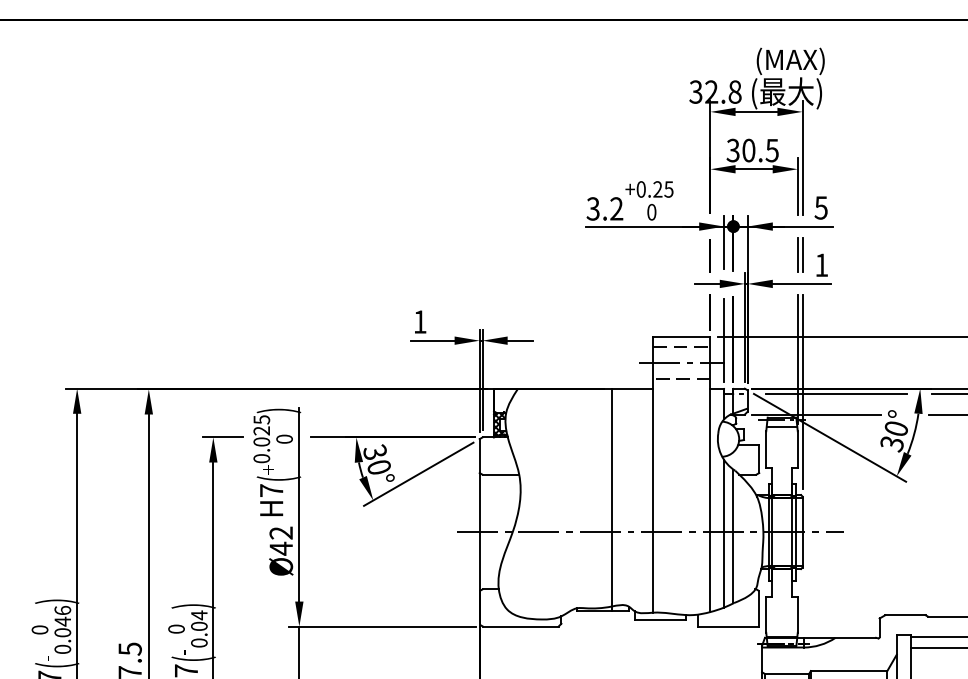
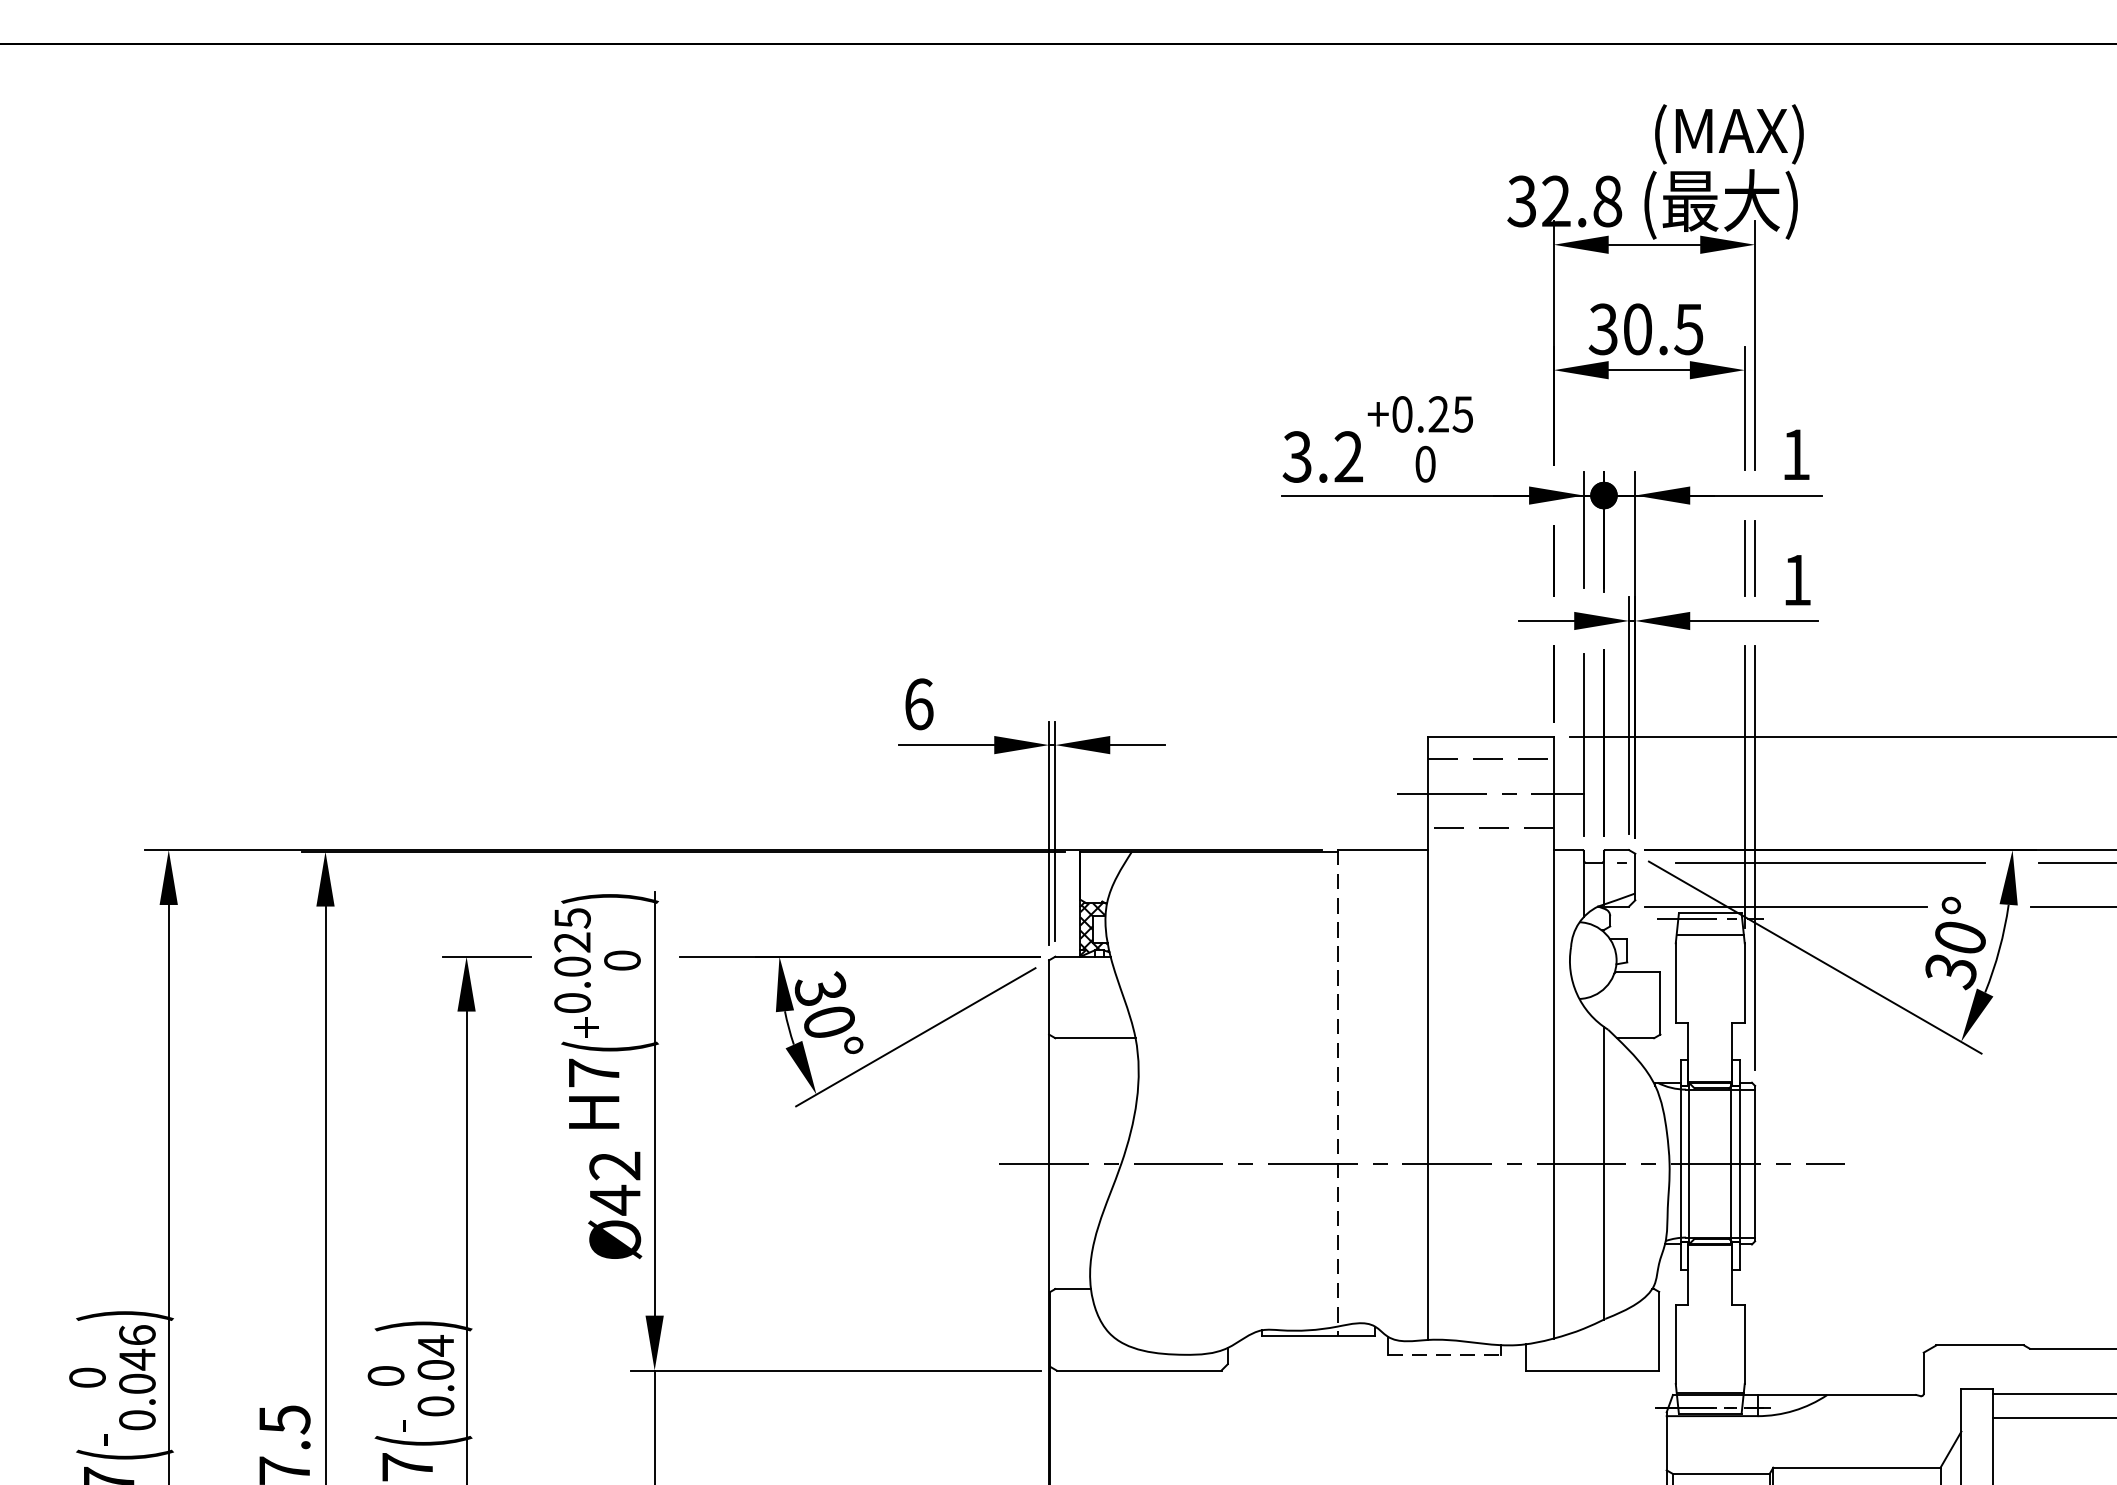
text: (820, 207) -> (1794, 453), 5 -> 1
text: (420, 321) -> (919, 703), 1 -> 6
line: (611, 500) -> (1337, 1094), solid -> dashed
line: (724, 533) -> (1584, 1166), removed
line: (660, 619) -> (1444, 1354), solid -> dashed

